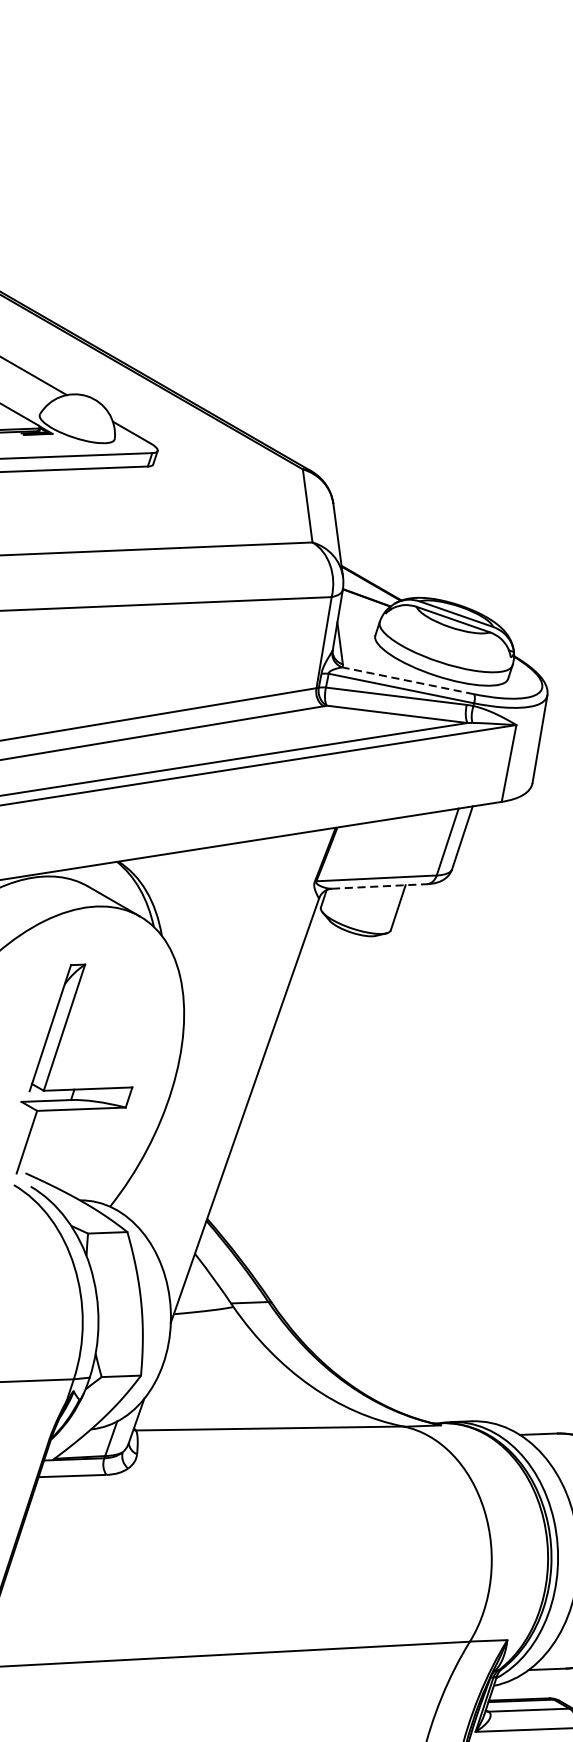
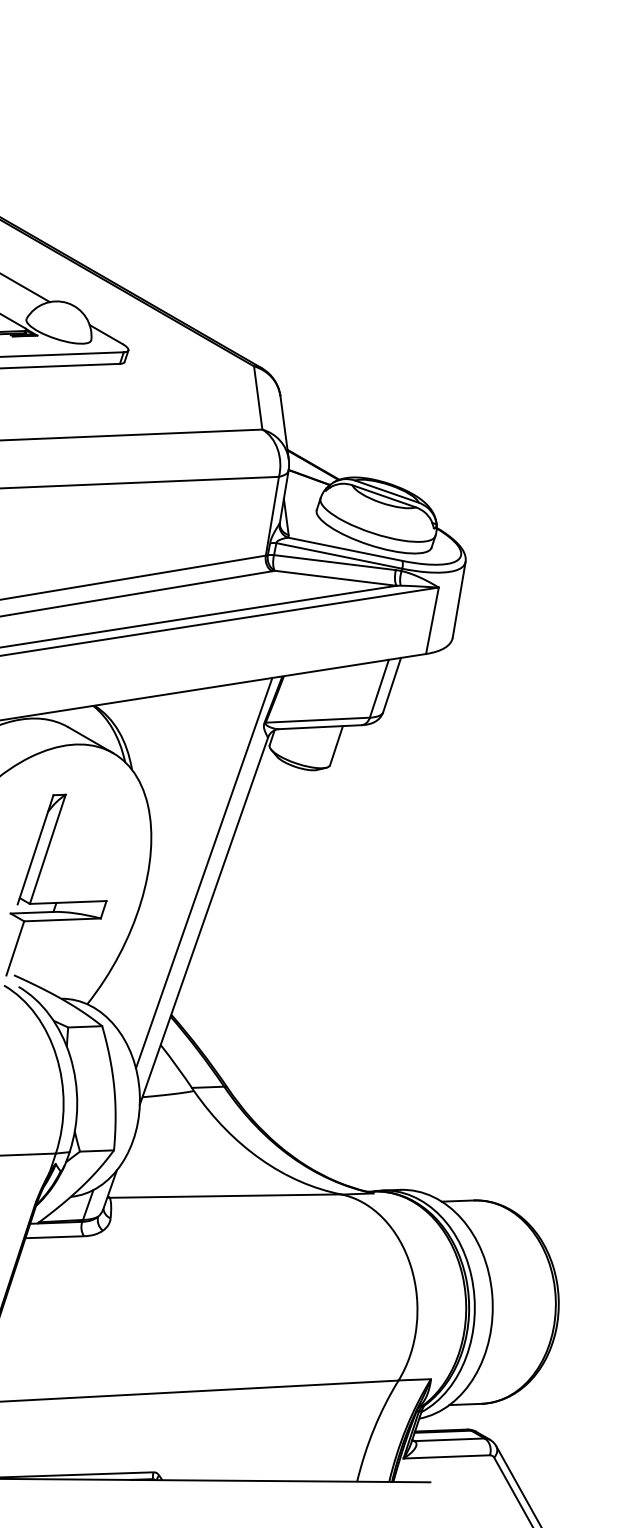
line: (407, 681) -> (344, 549), dashed -> solid
line: (379, 886) -> (320, 727), dashed -> solid
line: (244, 1054) -> (203, 872), added

